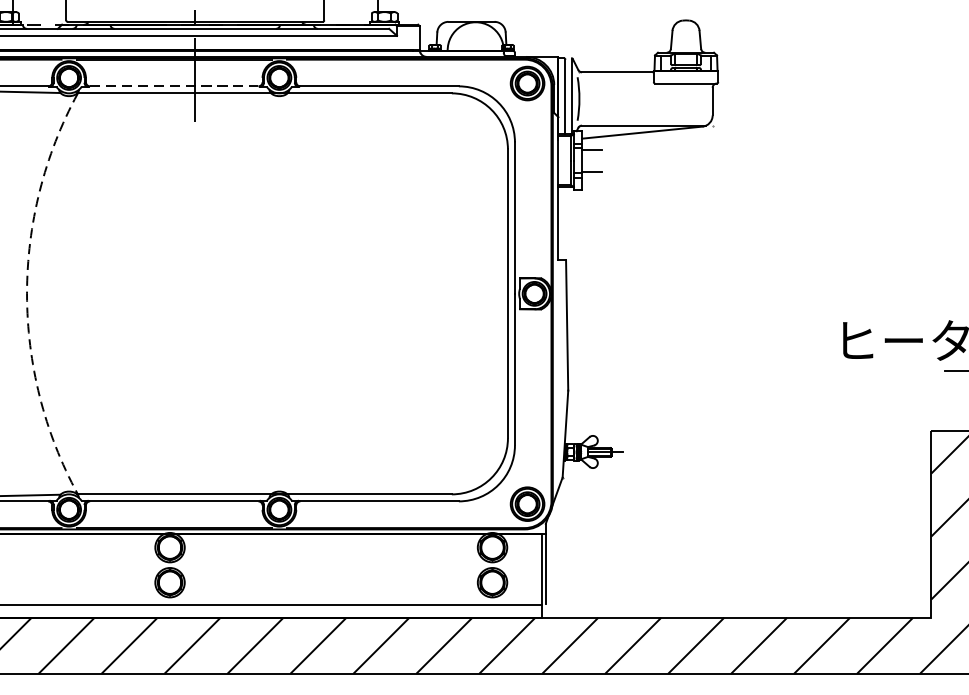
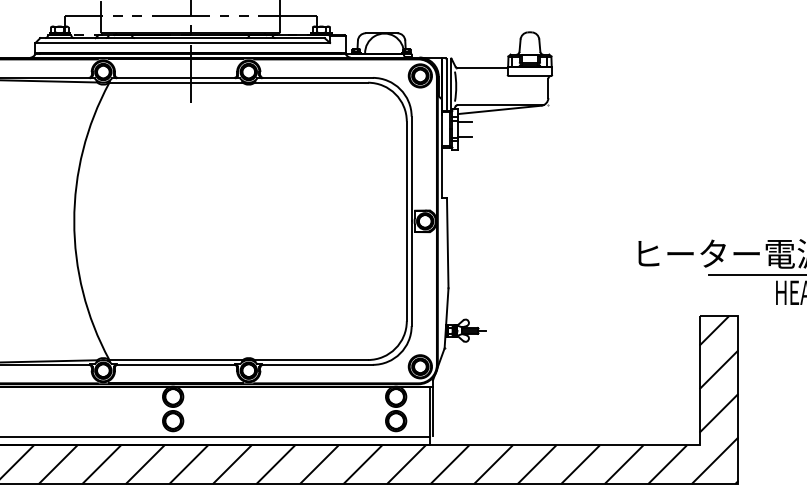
line: (174, 85) -> (176, 77), dashed -> solid
arc: (27, 294) -> (74, 221), dashed -> solid

